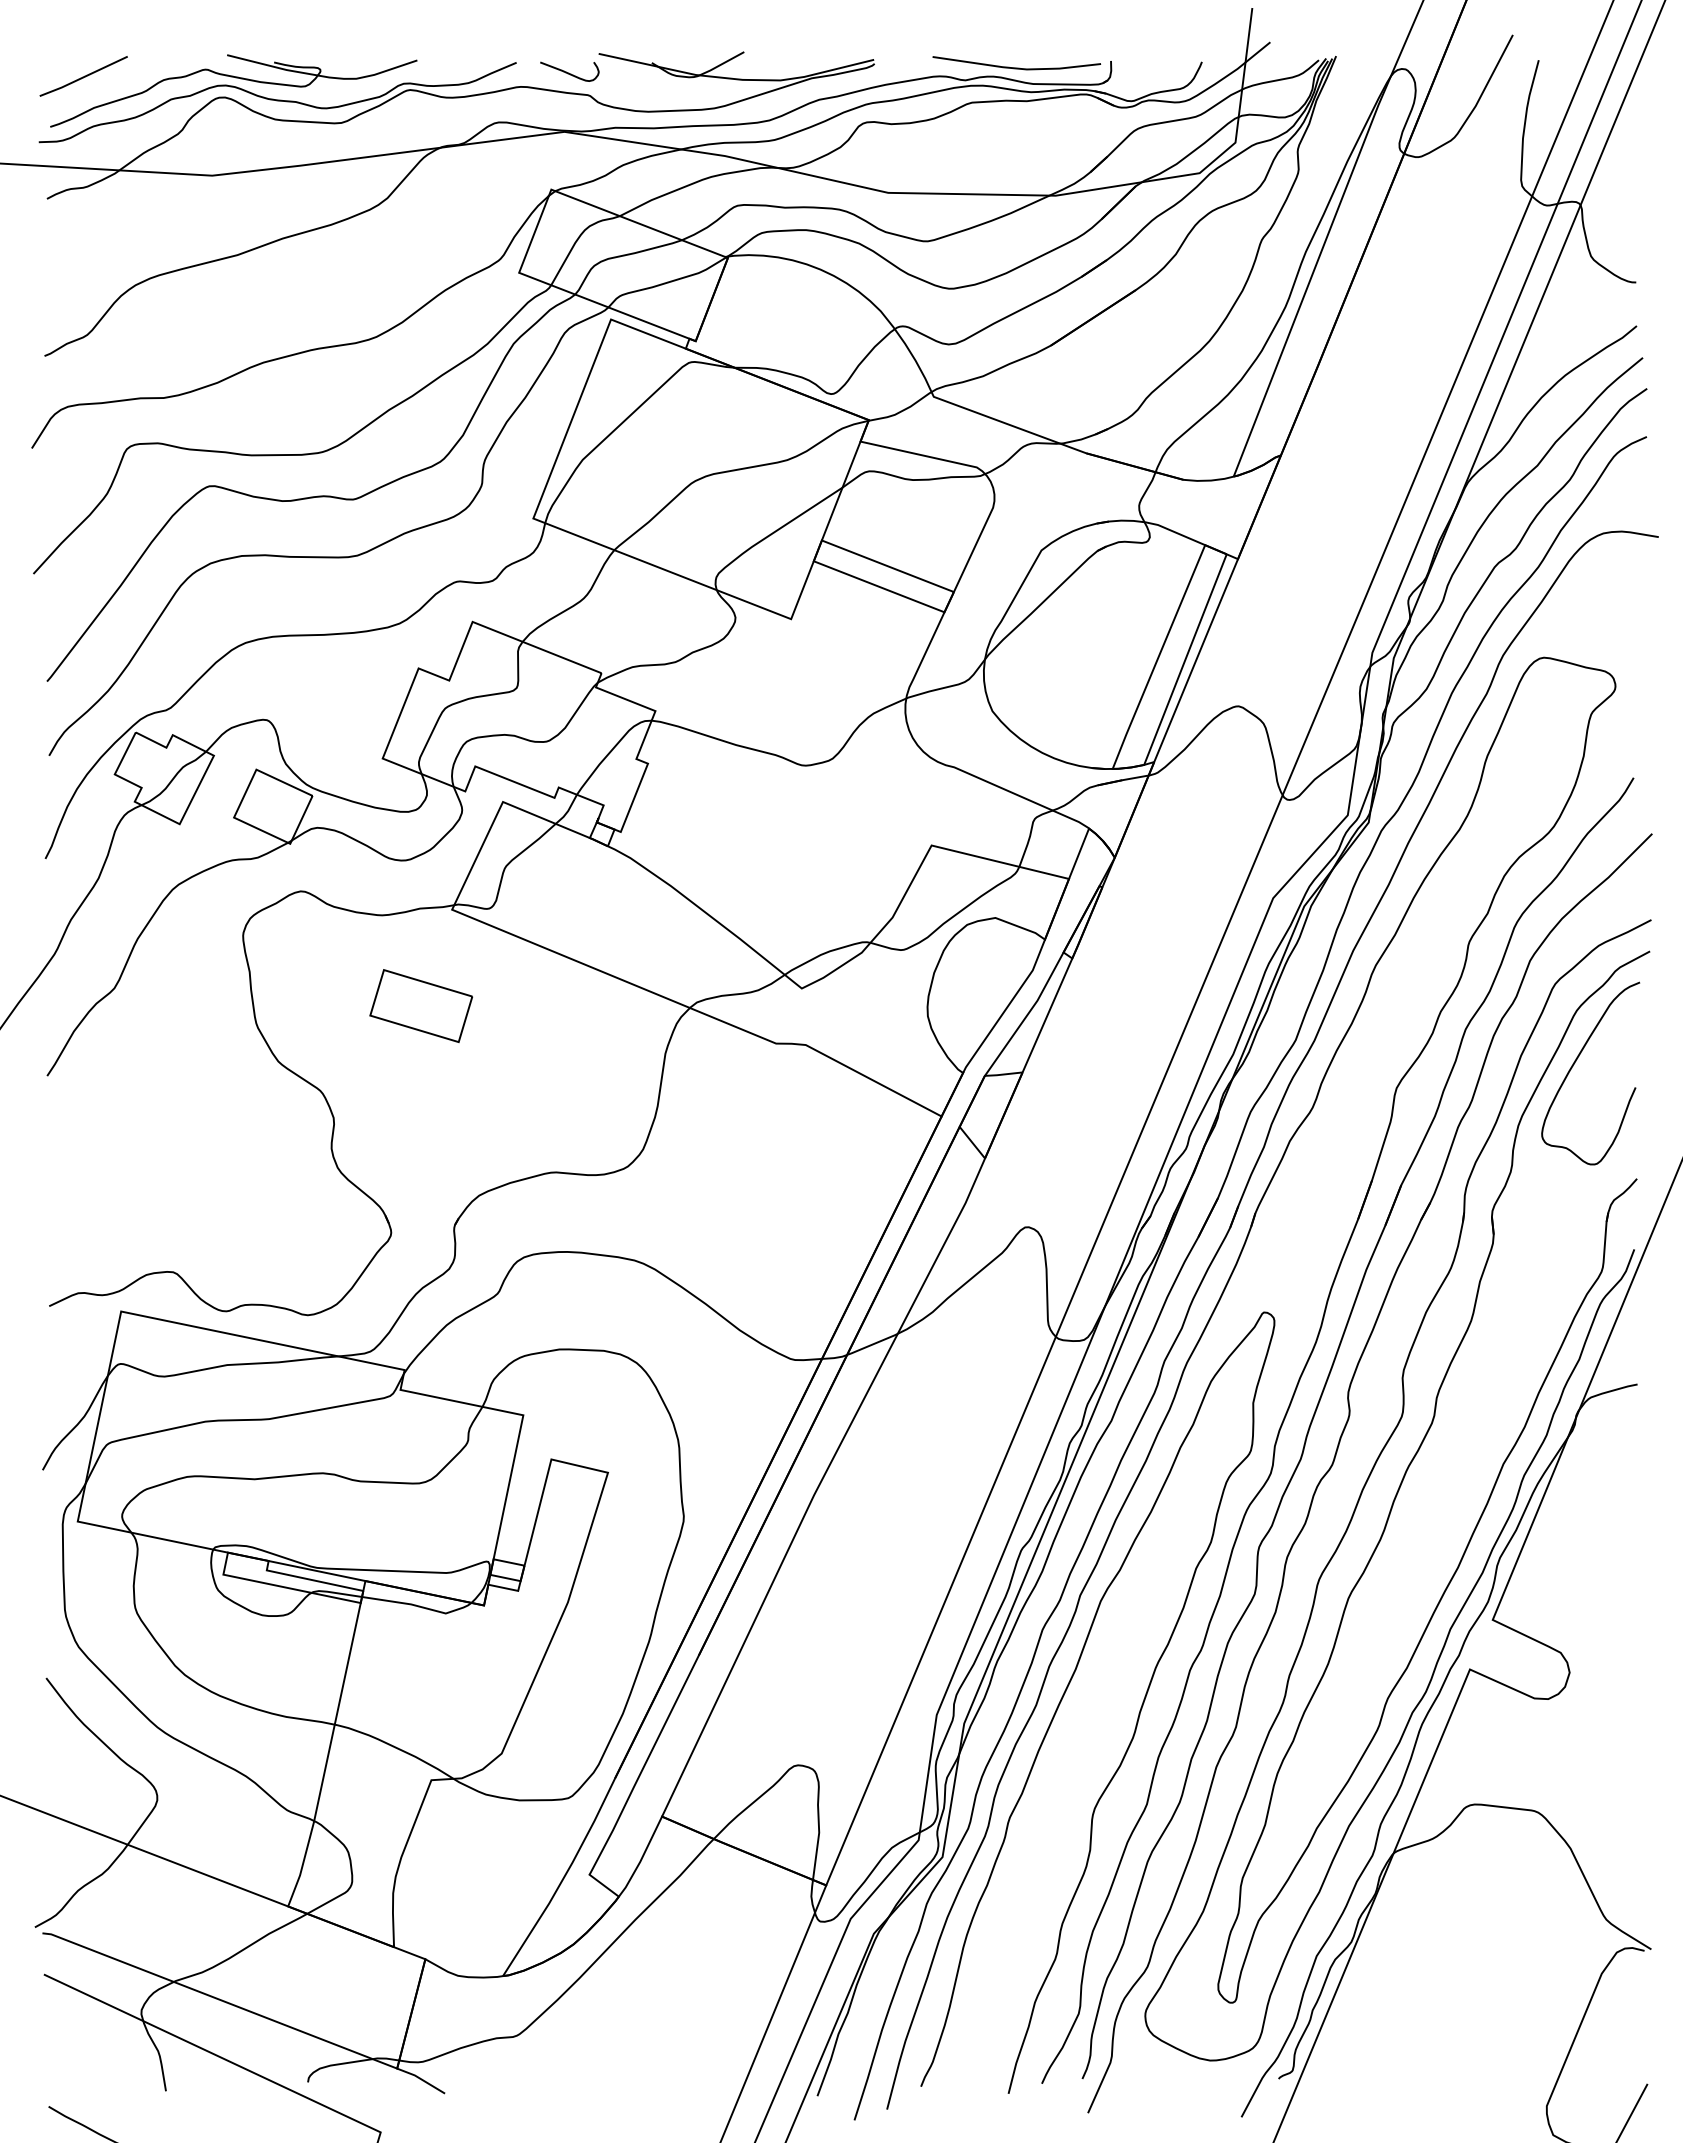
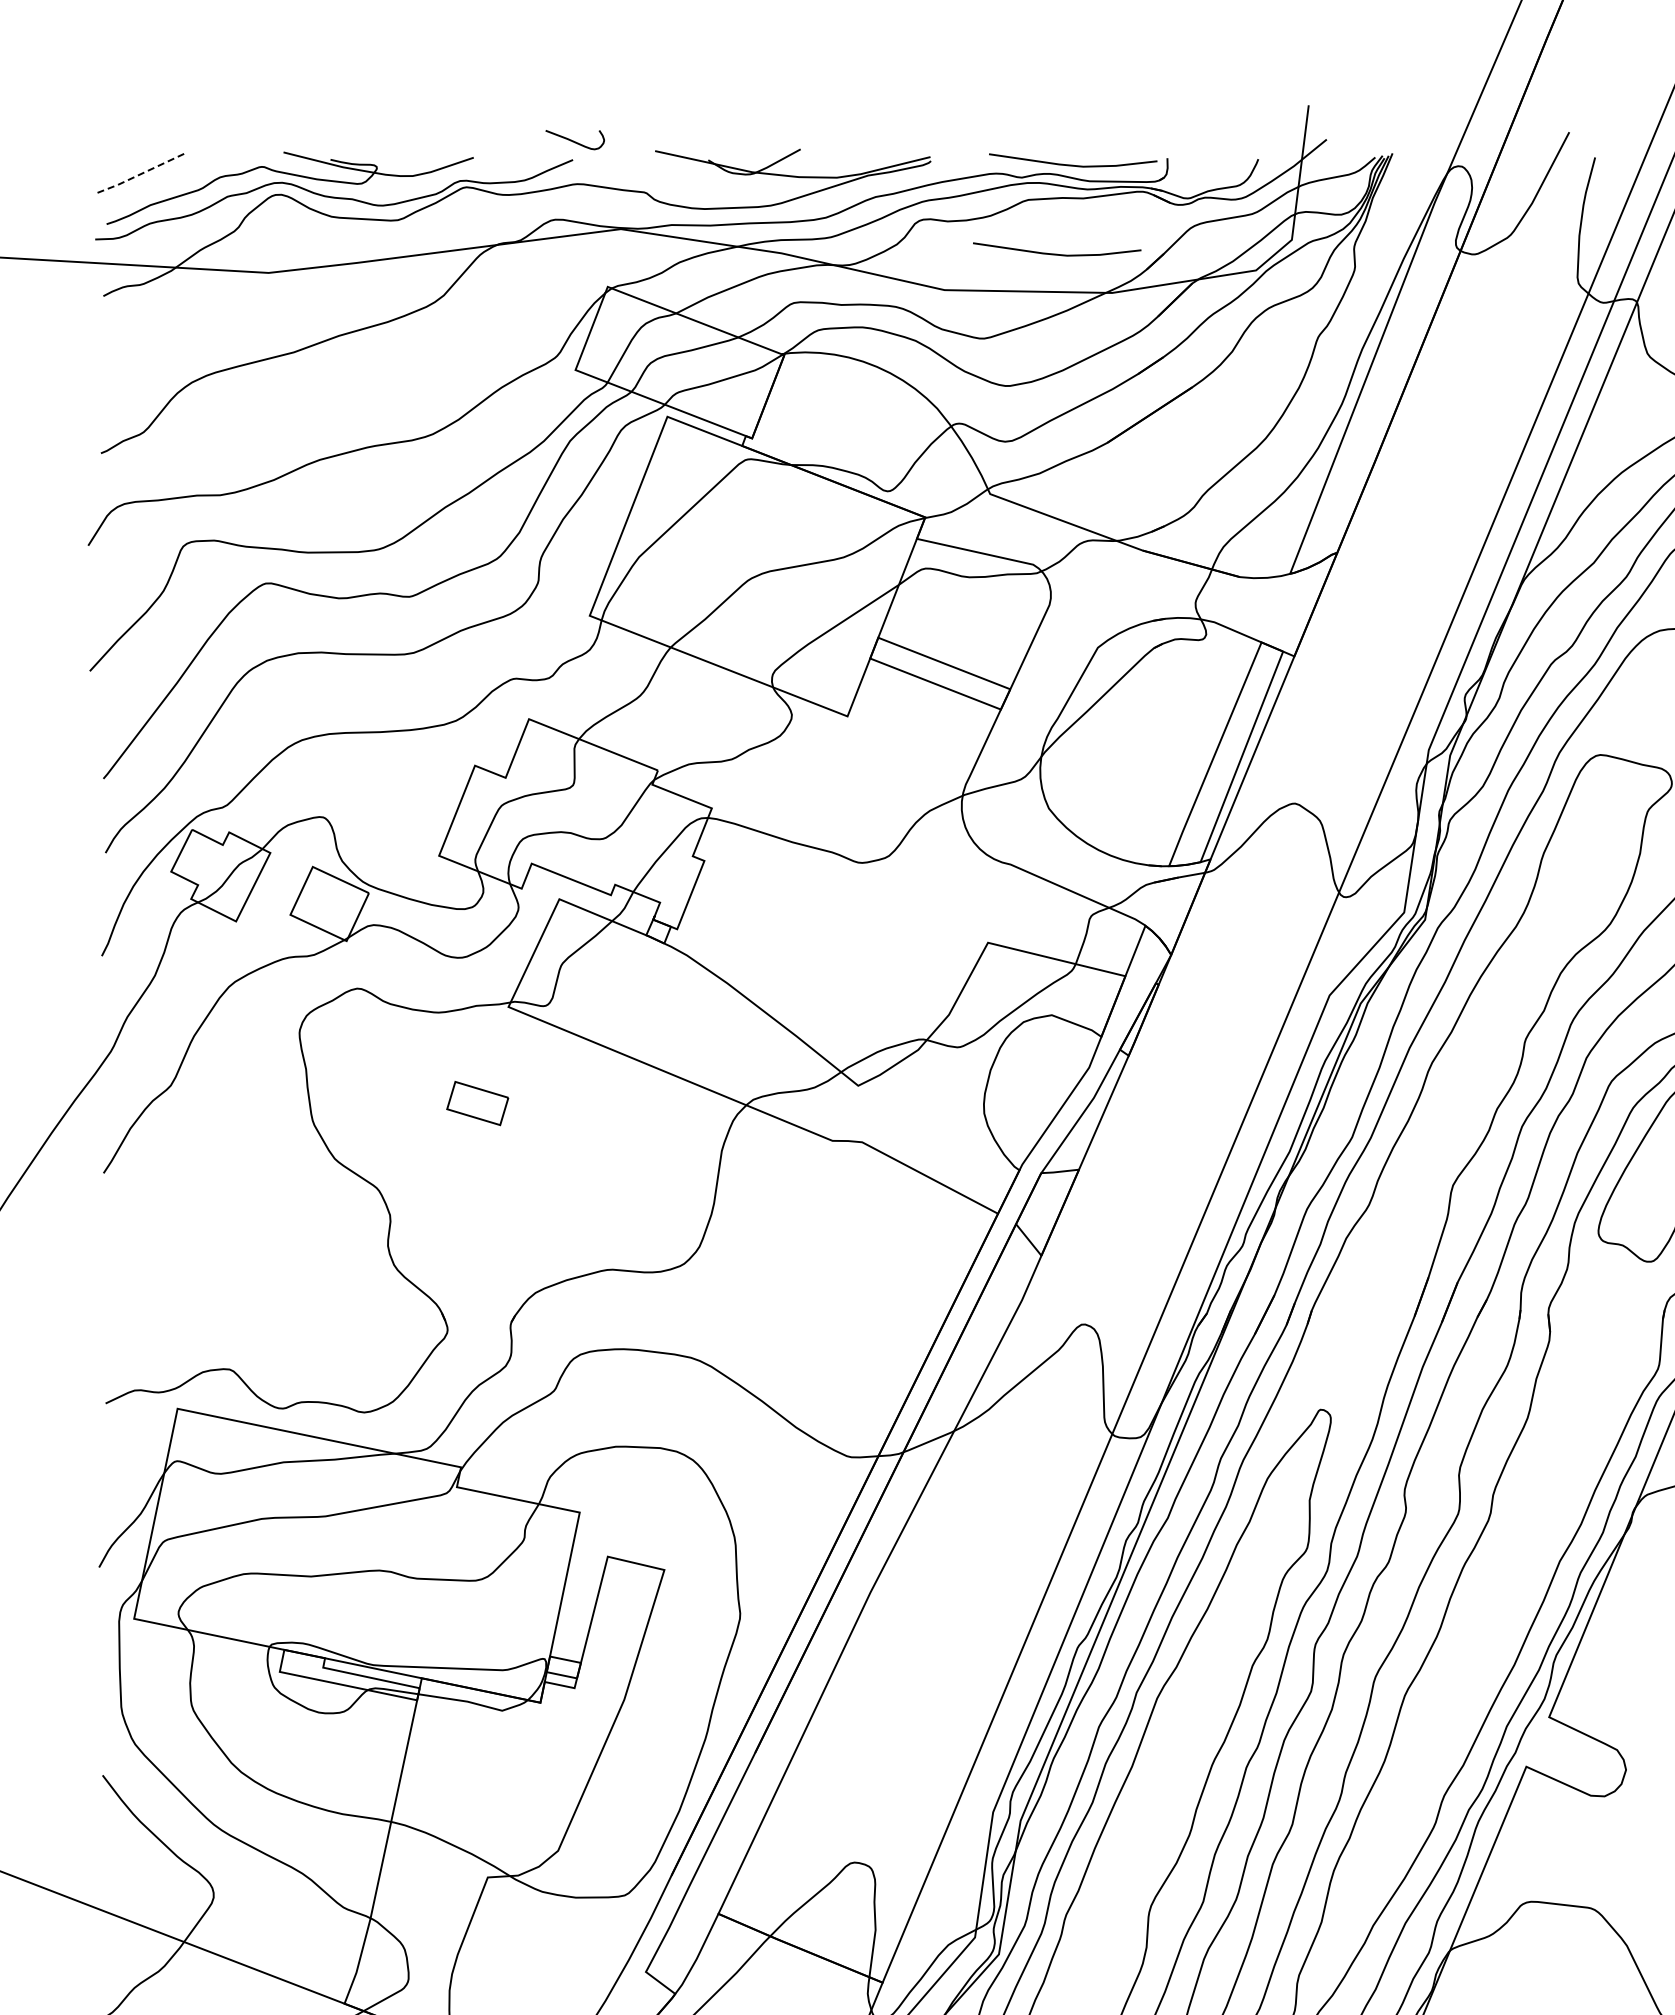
curve: (568, 72) -> (573, 140), moved
line: (83, 77) -> (139, 174), solid -> dashed
line: (1000, 156) -> (1056, 253), added
part: (421, 1006) -> (477, 1103), size x0.6

